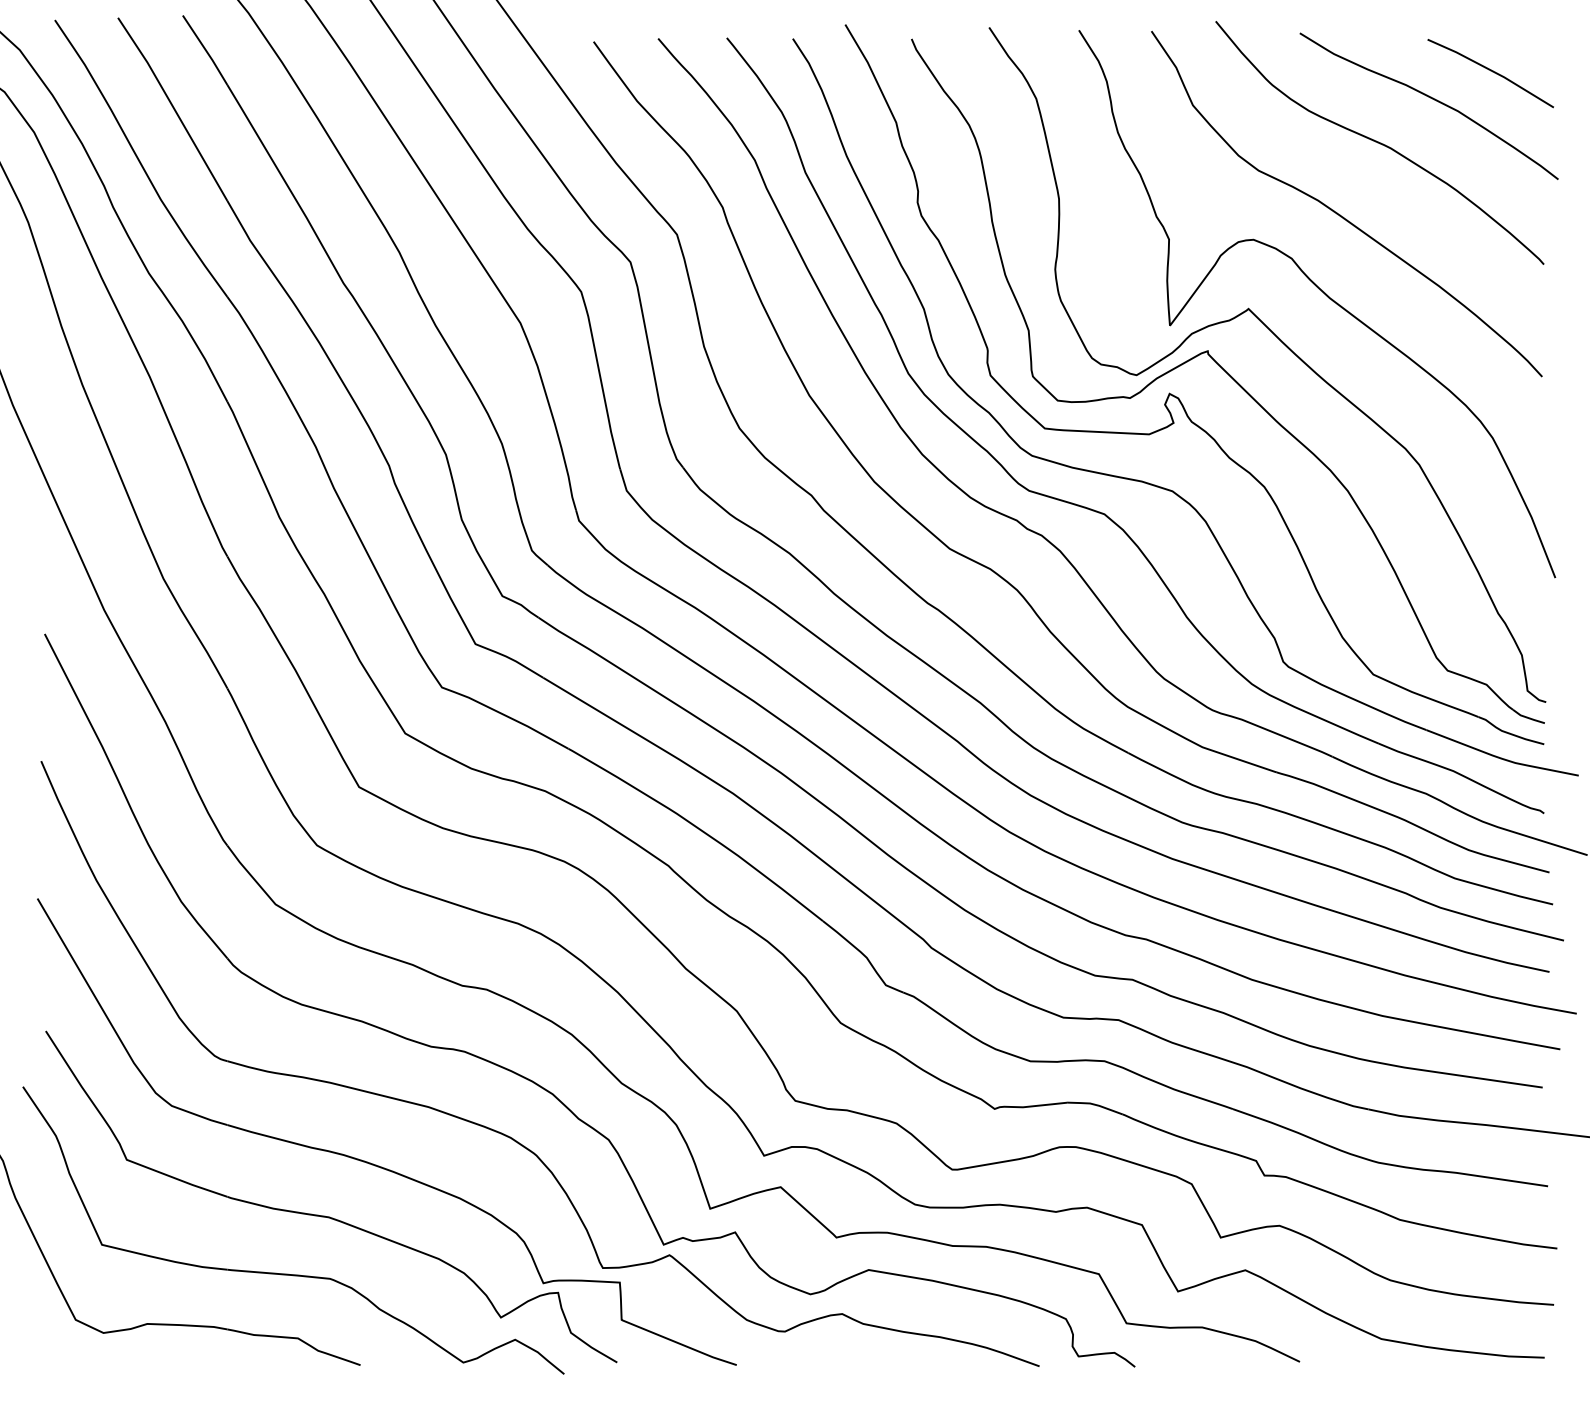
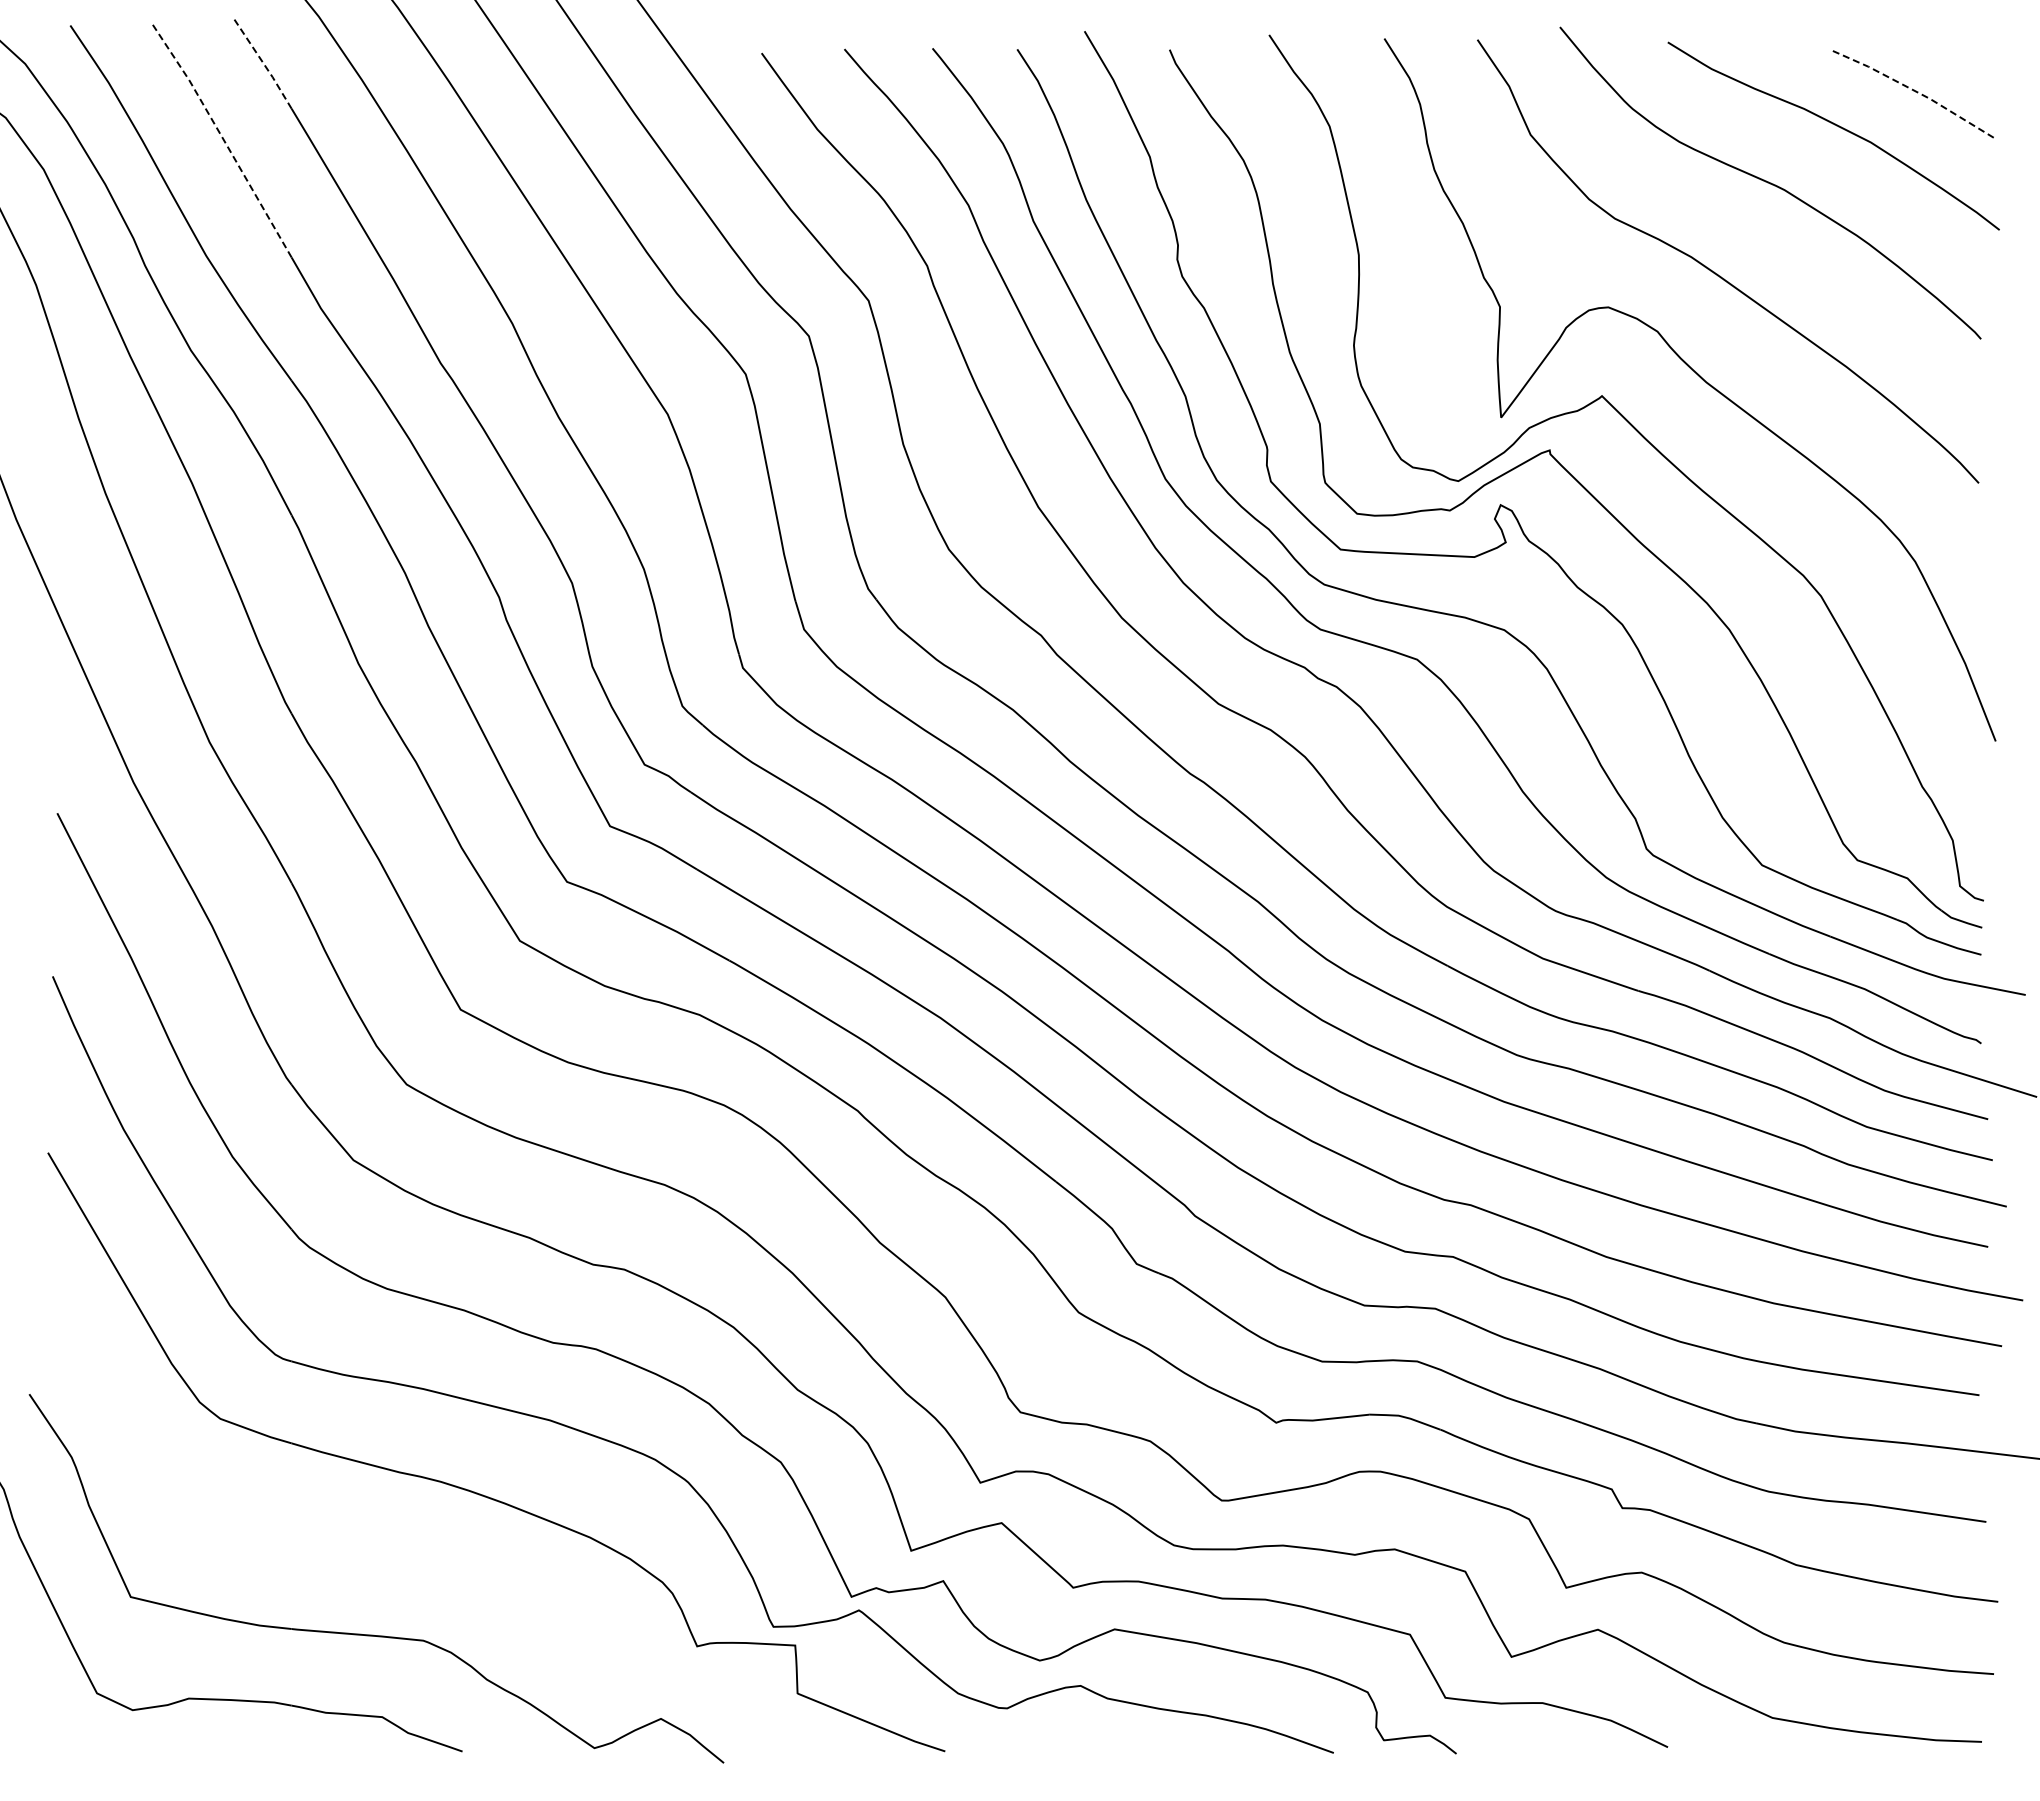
line: (205, 49) -> (263, 63), solid -> dashed
line: (1492, 70) -> (1914, 90), solid -> dashed
line: (173, 108) -> (222, 138), solid -> dashed
part: (328, 1216) -> (421, 1560), removed

